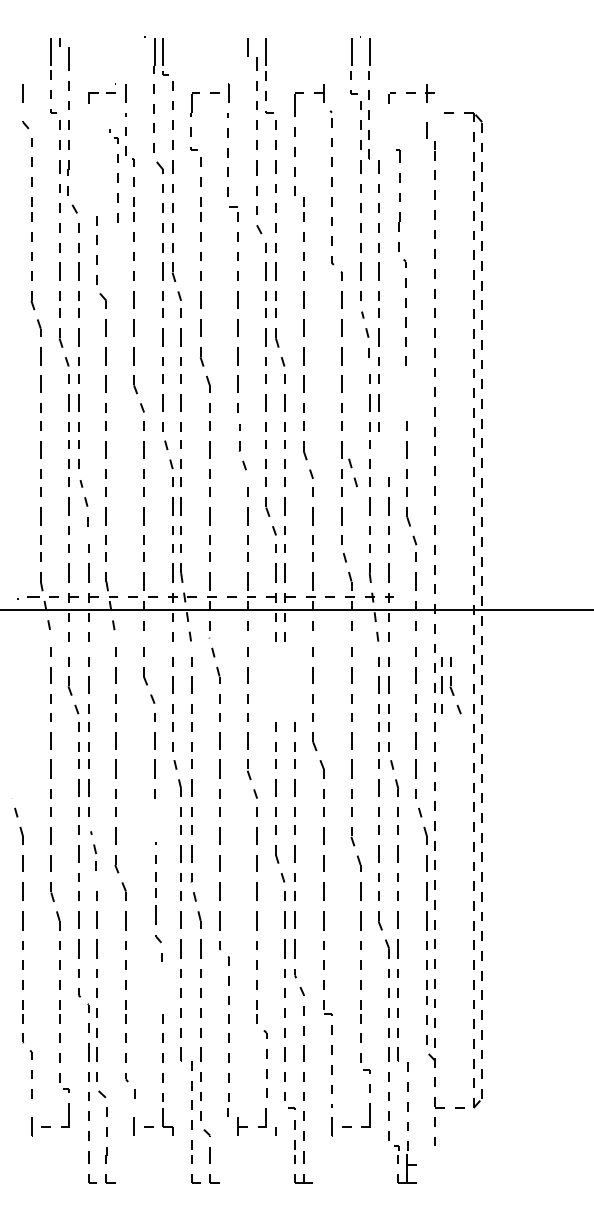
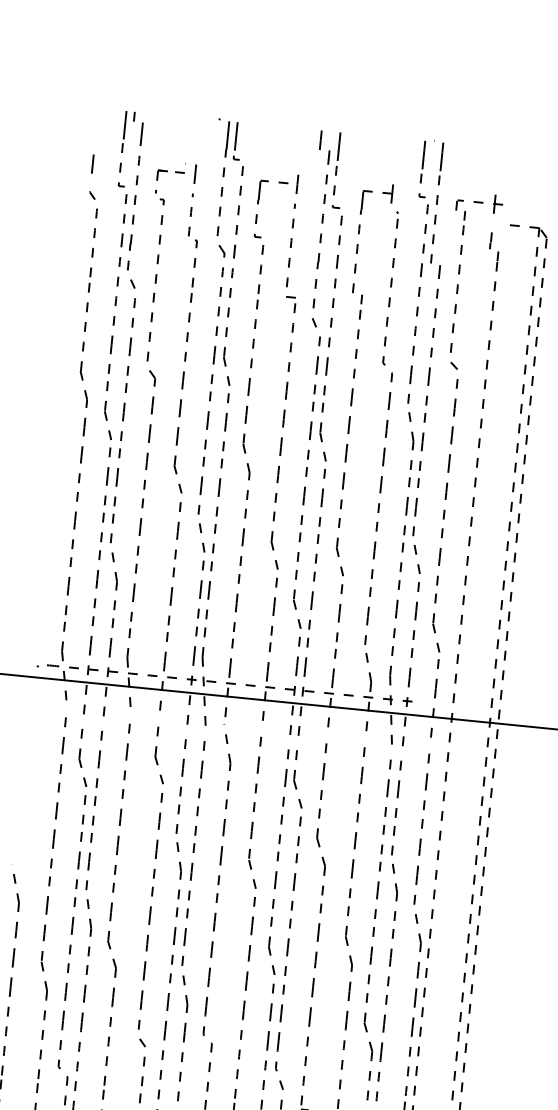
curve: (117, 175) -> (159, 236), moved
part: (402, 258) -> (454, 365), size x1.43
part: (365, 337) -> (409, 440), size x1.43
part: (242, 449) -> (275, 539), size x1.43
line: (351, 468) -> (416, 554), moved
part: (84, 506) -> (112, 580), size x1.43
part: (451, 685) -> (295, 779), moved
part: (94, 853) -> (88, 927), size x1.67
part: (158, 906) -> (146, 986), size x1.67

